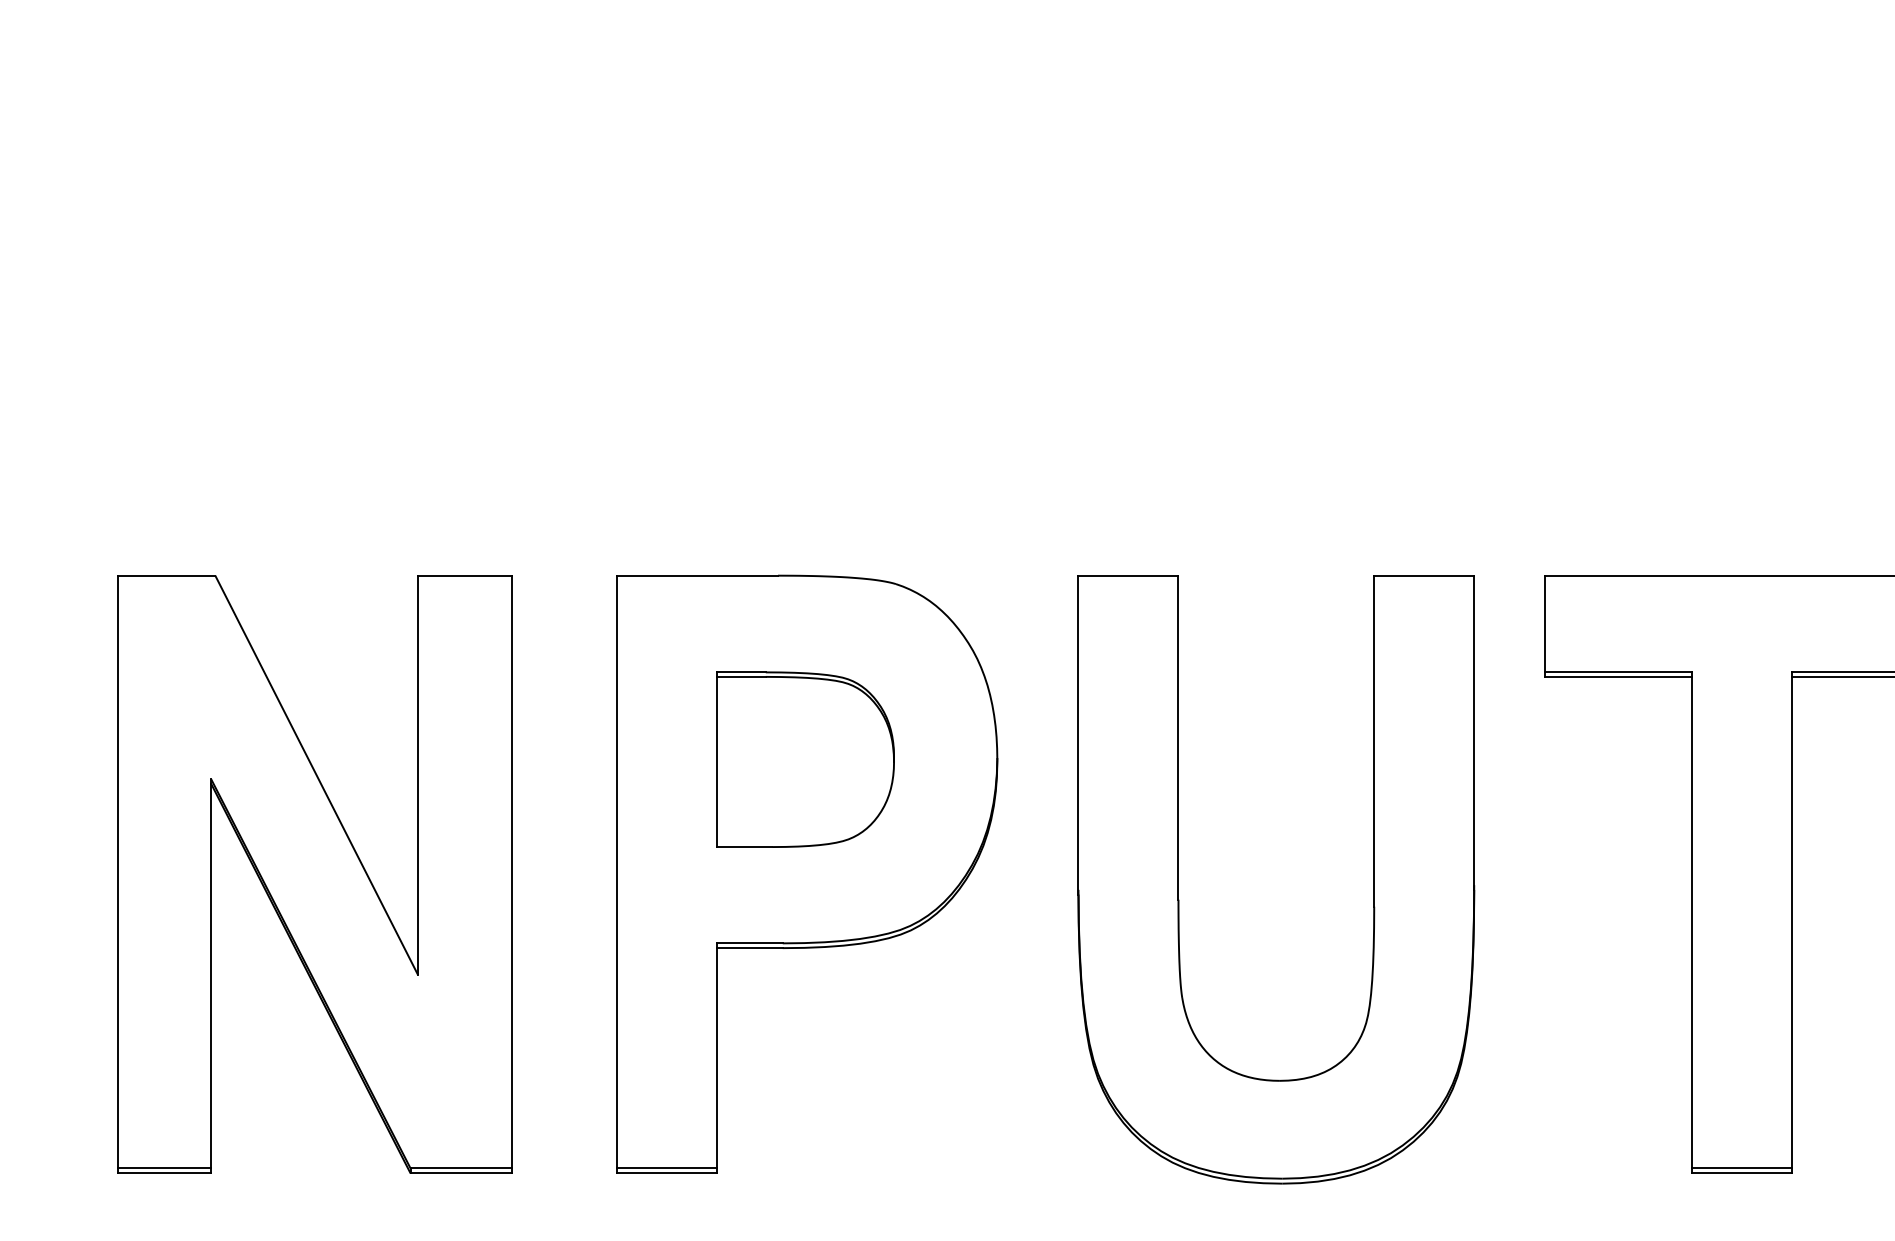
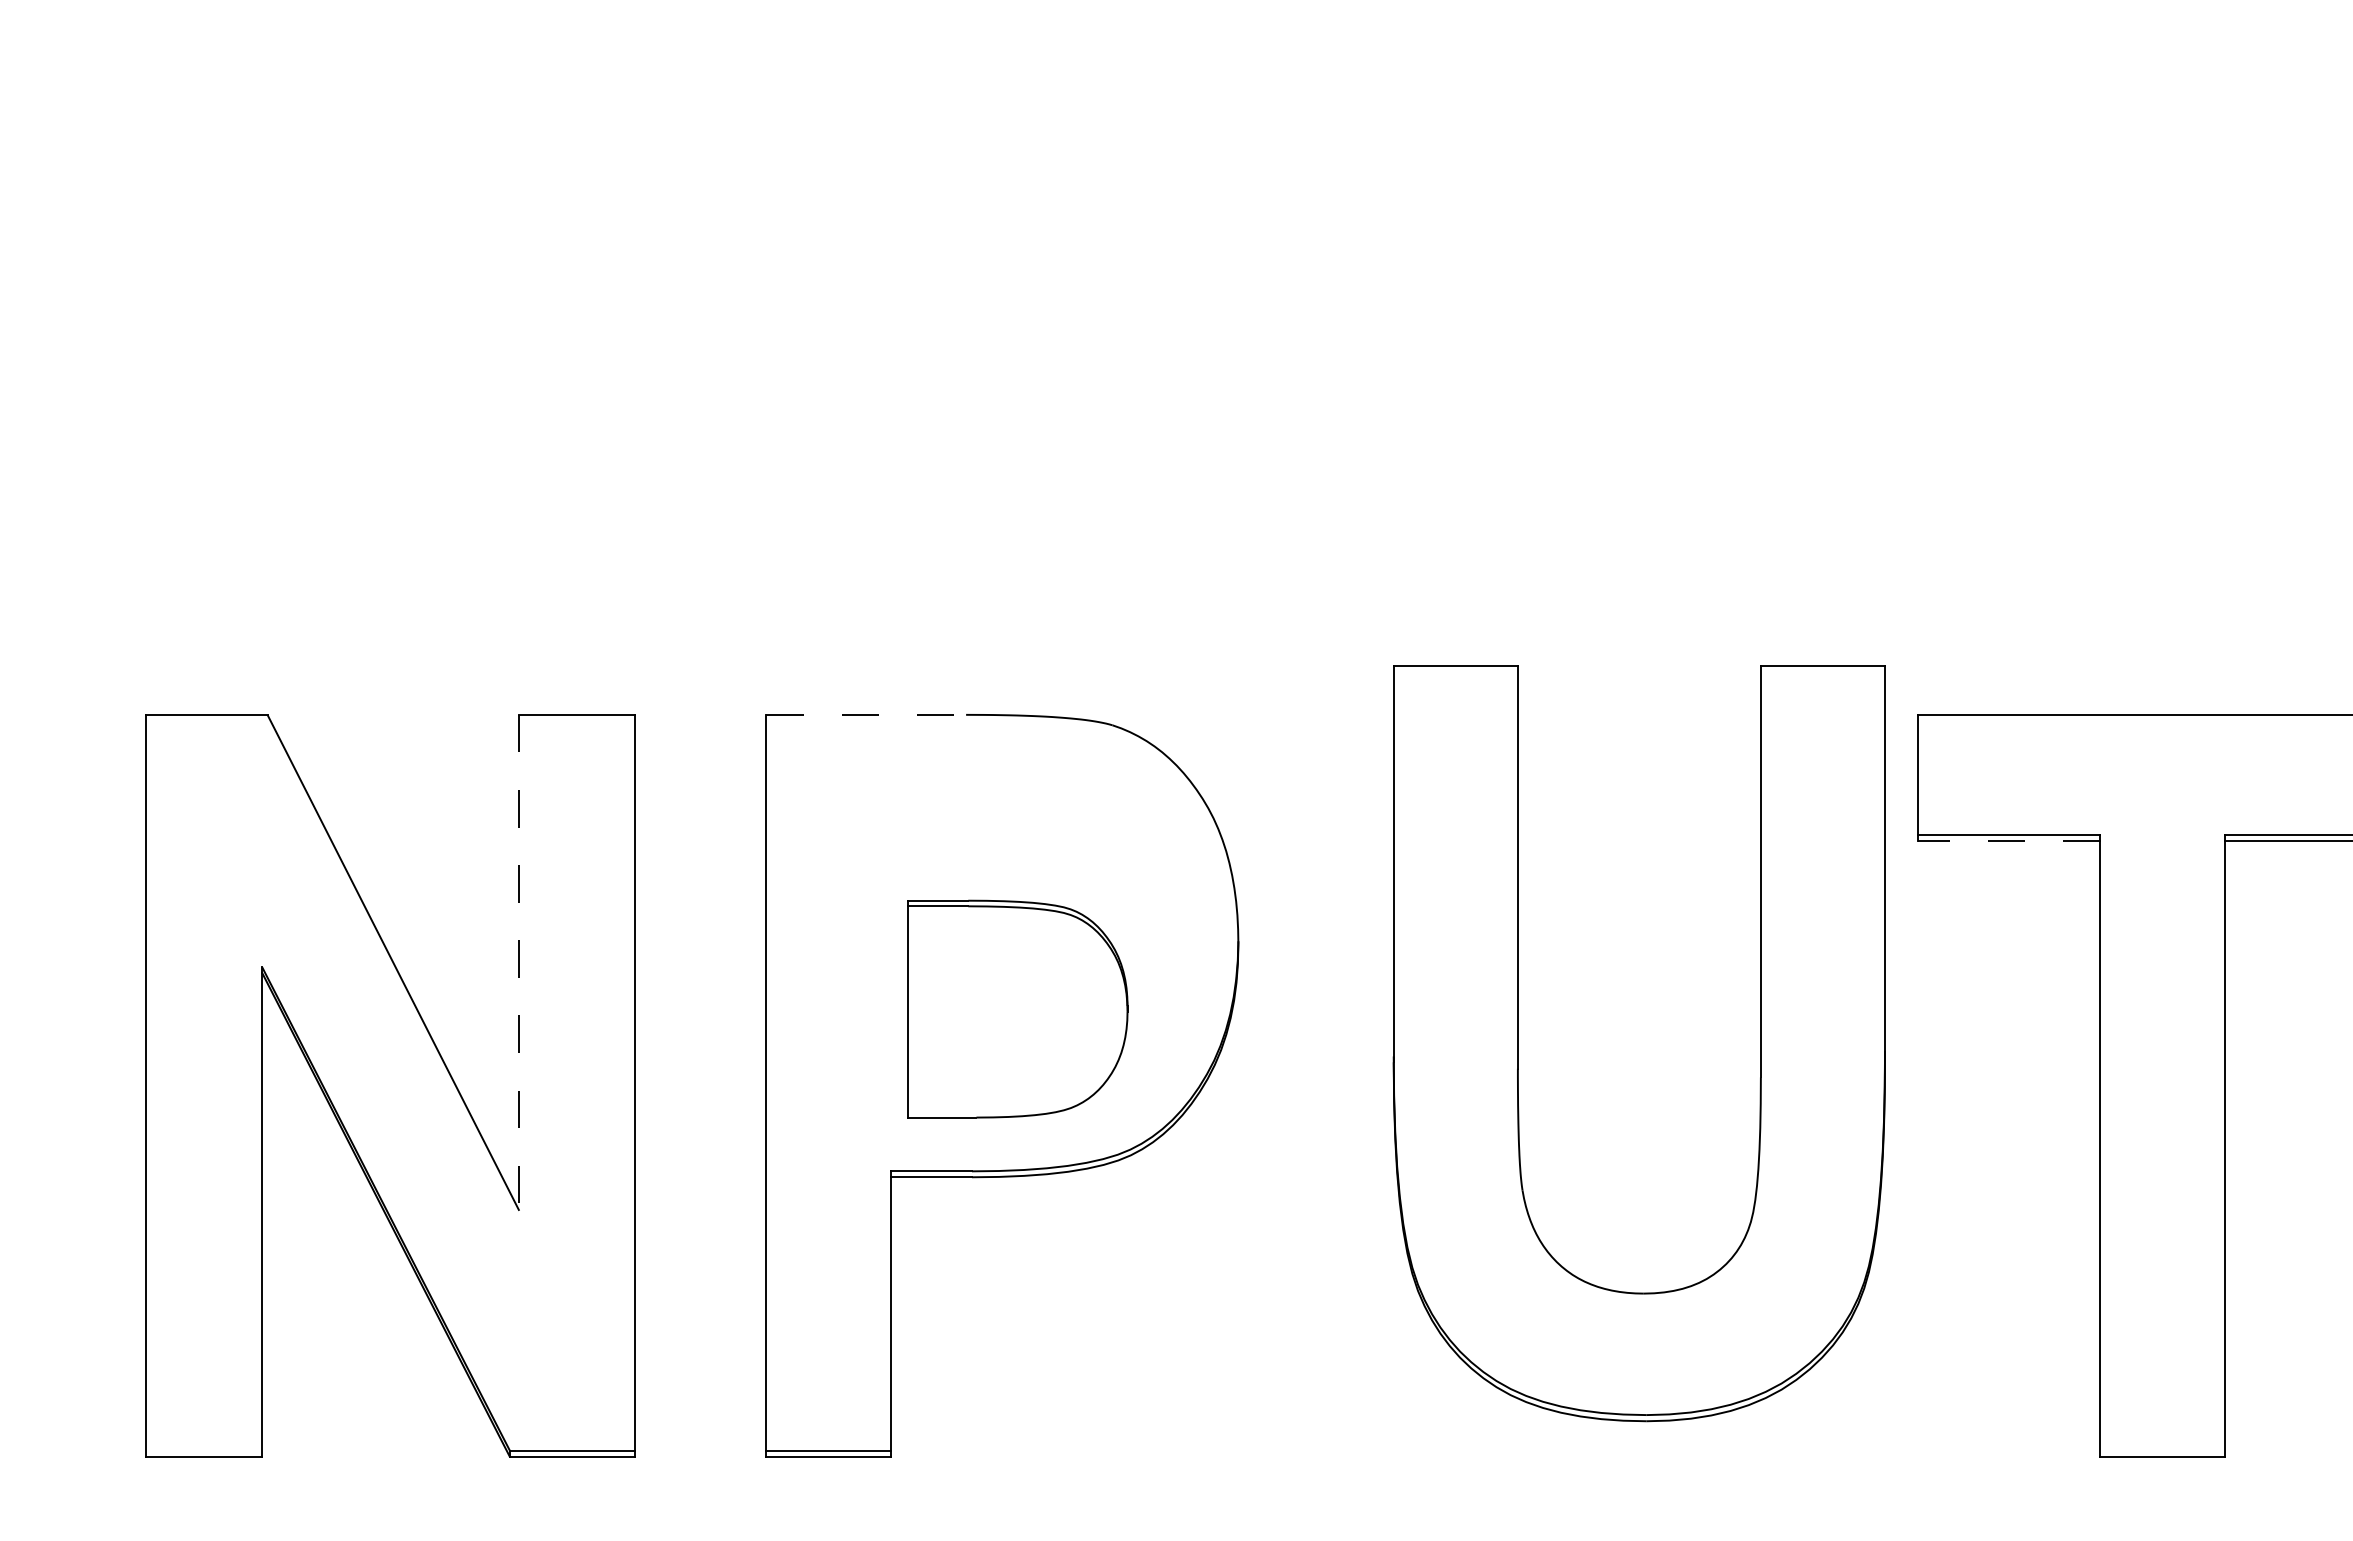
line: (698, 575) -> (867, 714), solid -> dashed
line: (1618, 676) -> (2009, 840), solid -> dashed
part: (805, 759) -> (1017, 1008), moved
line: (418, 775) -> (519, 962), solid -> dashed
part: (1373, 879) -> (1760, 1043), moved
line: (164, 1168) -> (204, 1450), removed
line: (1741, 1168) -> (2162, 1450), removed

